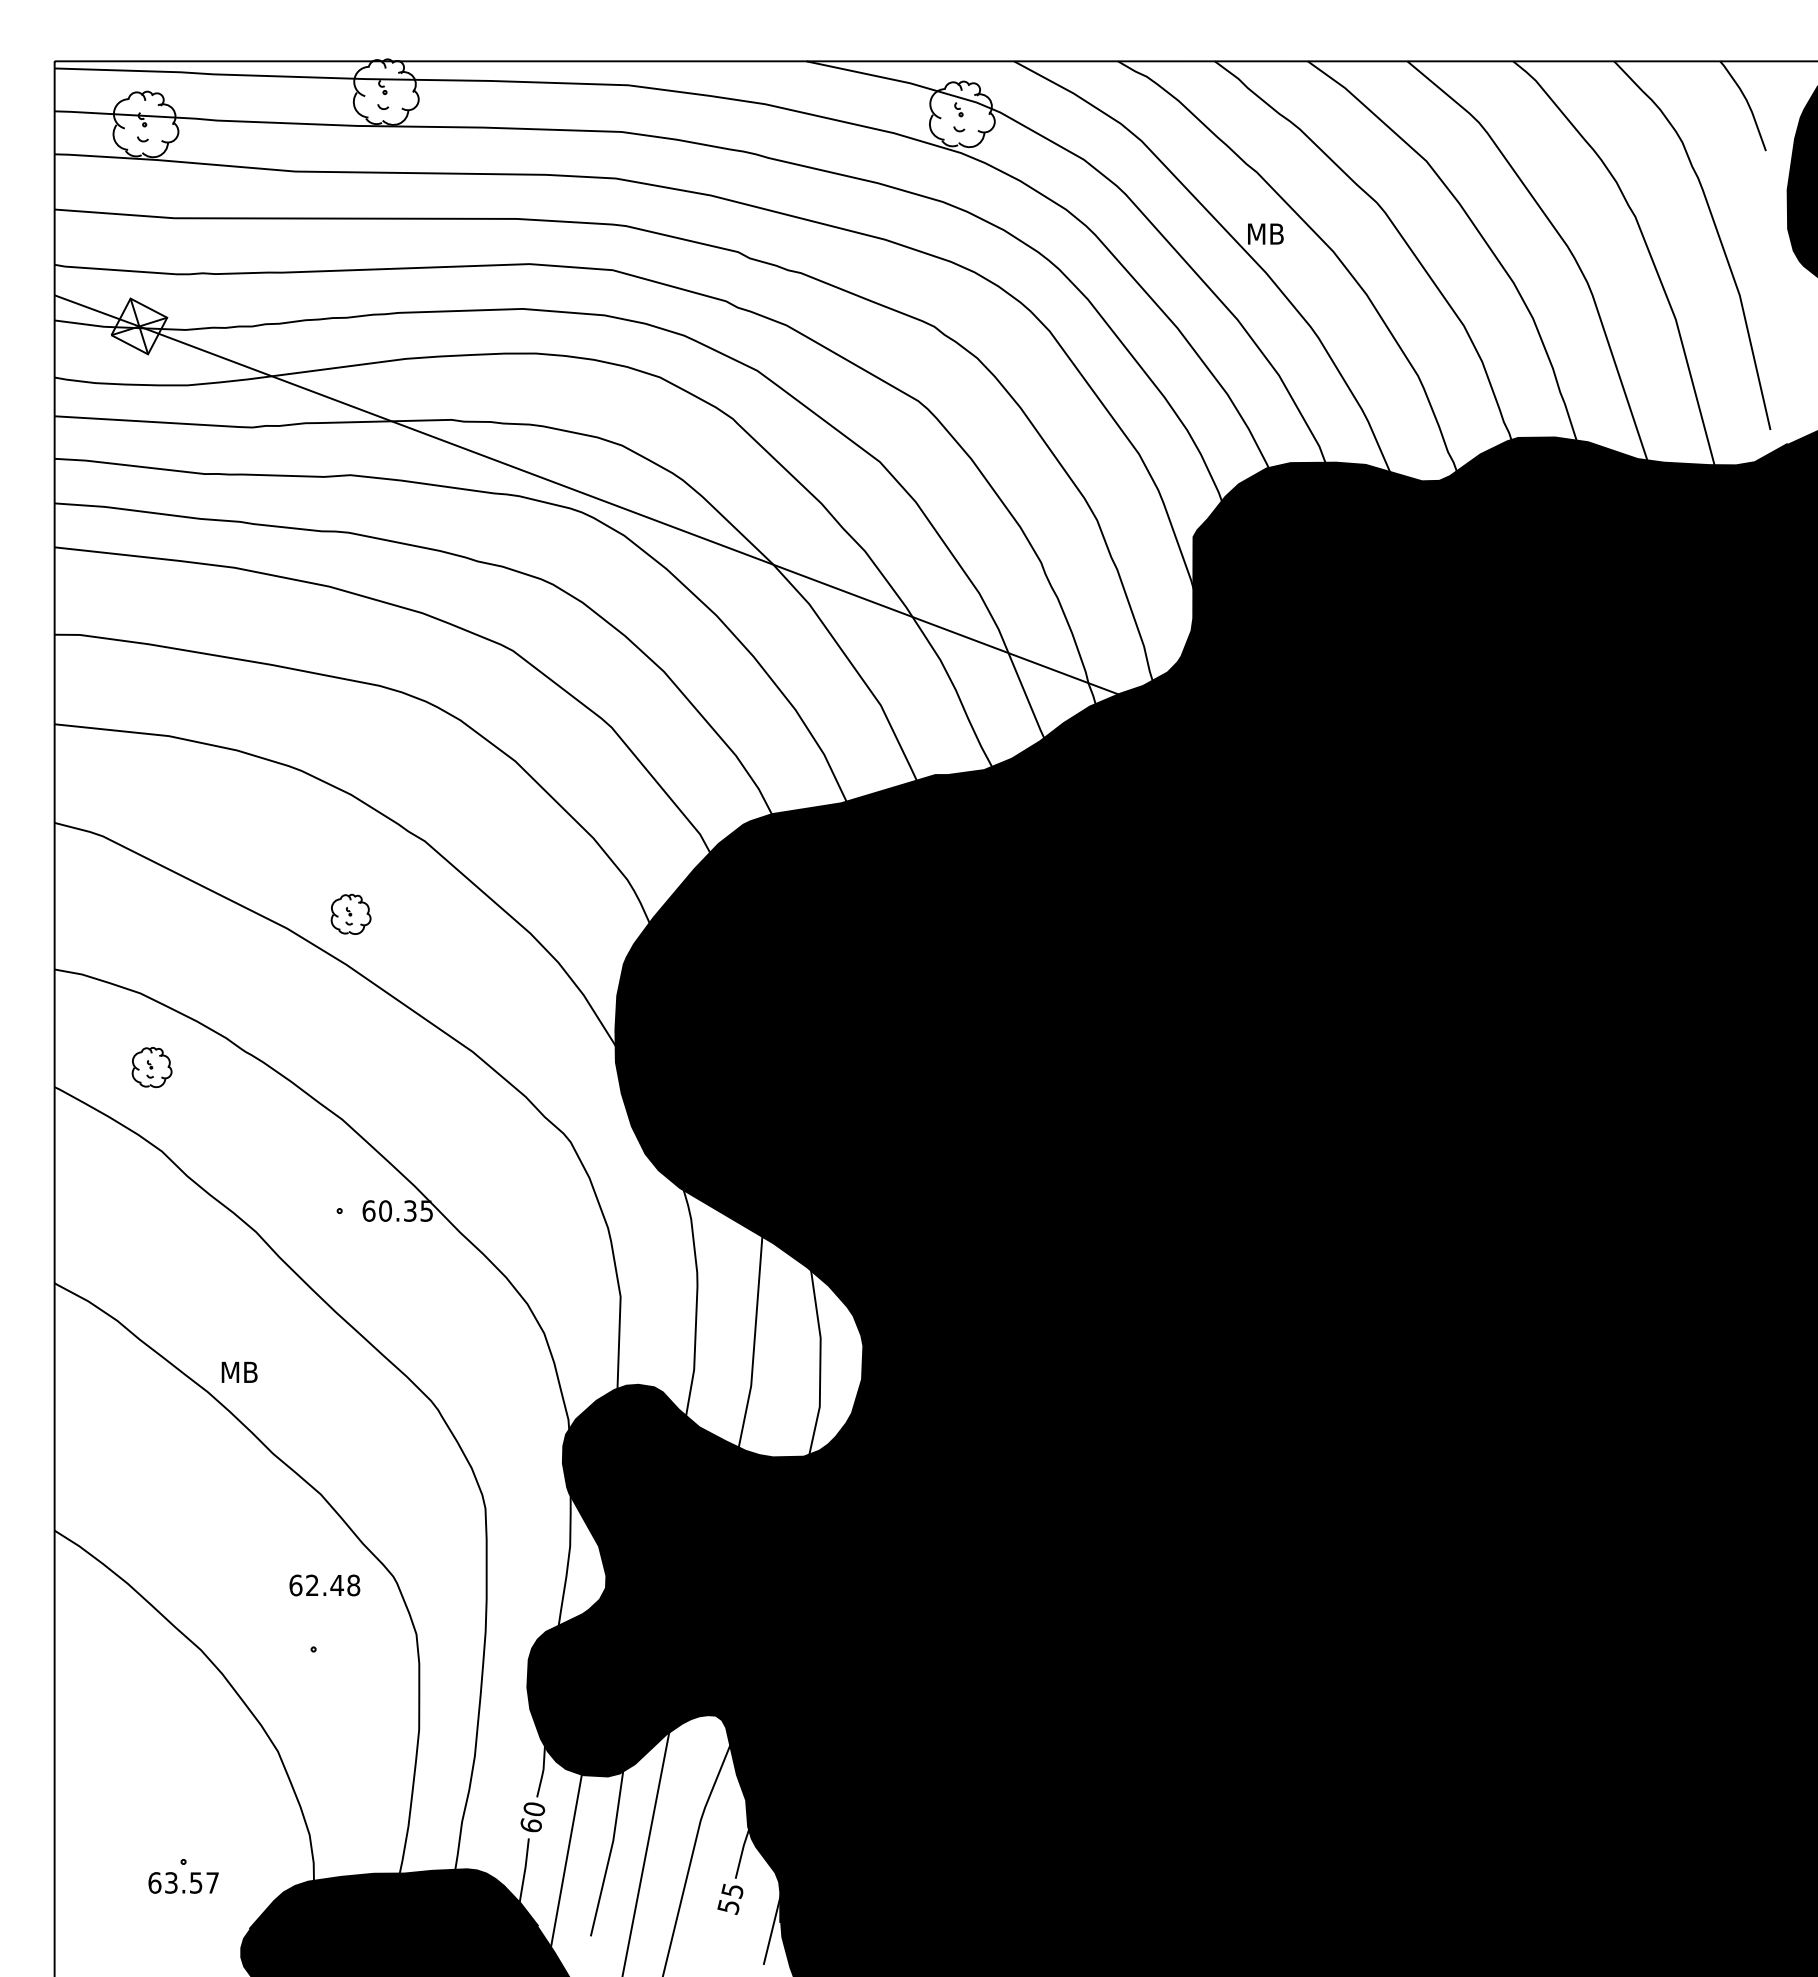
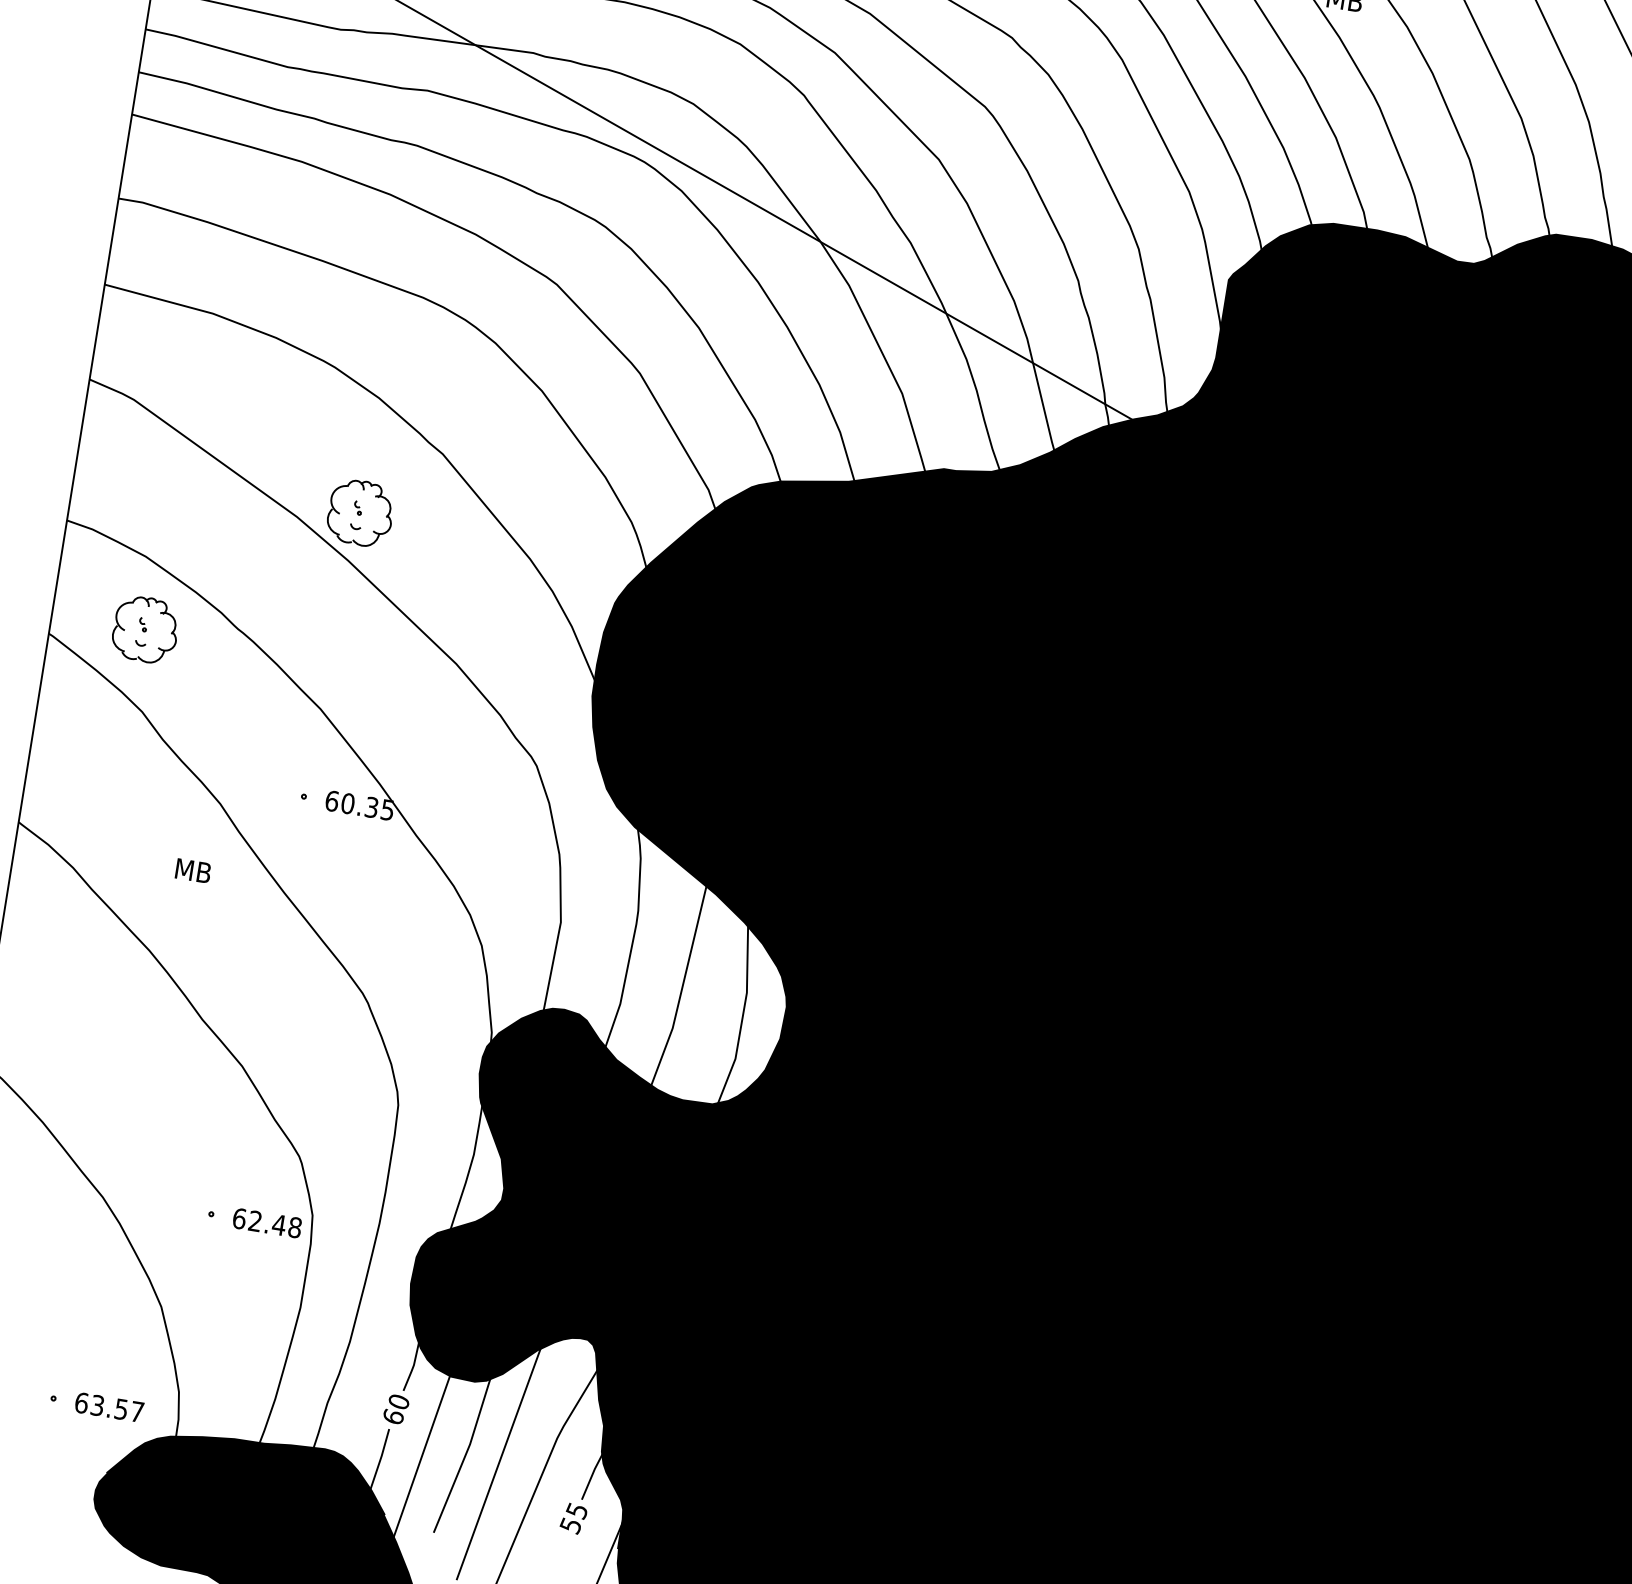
part: (350, 914) -> (360, 513), size x1.67
part: (151, 1067) -> (145, 629), size x1.67
text: (239, 1371) -> (193, 870), moved
text: (324, 1585) -> (266, 1223), moved
text: (183, 1882) -> (109, 1407), moved

